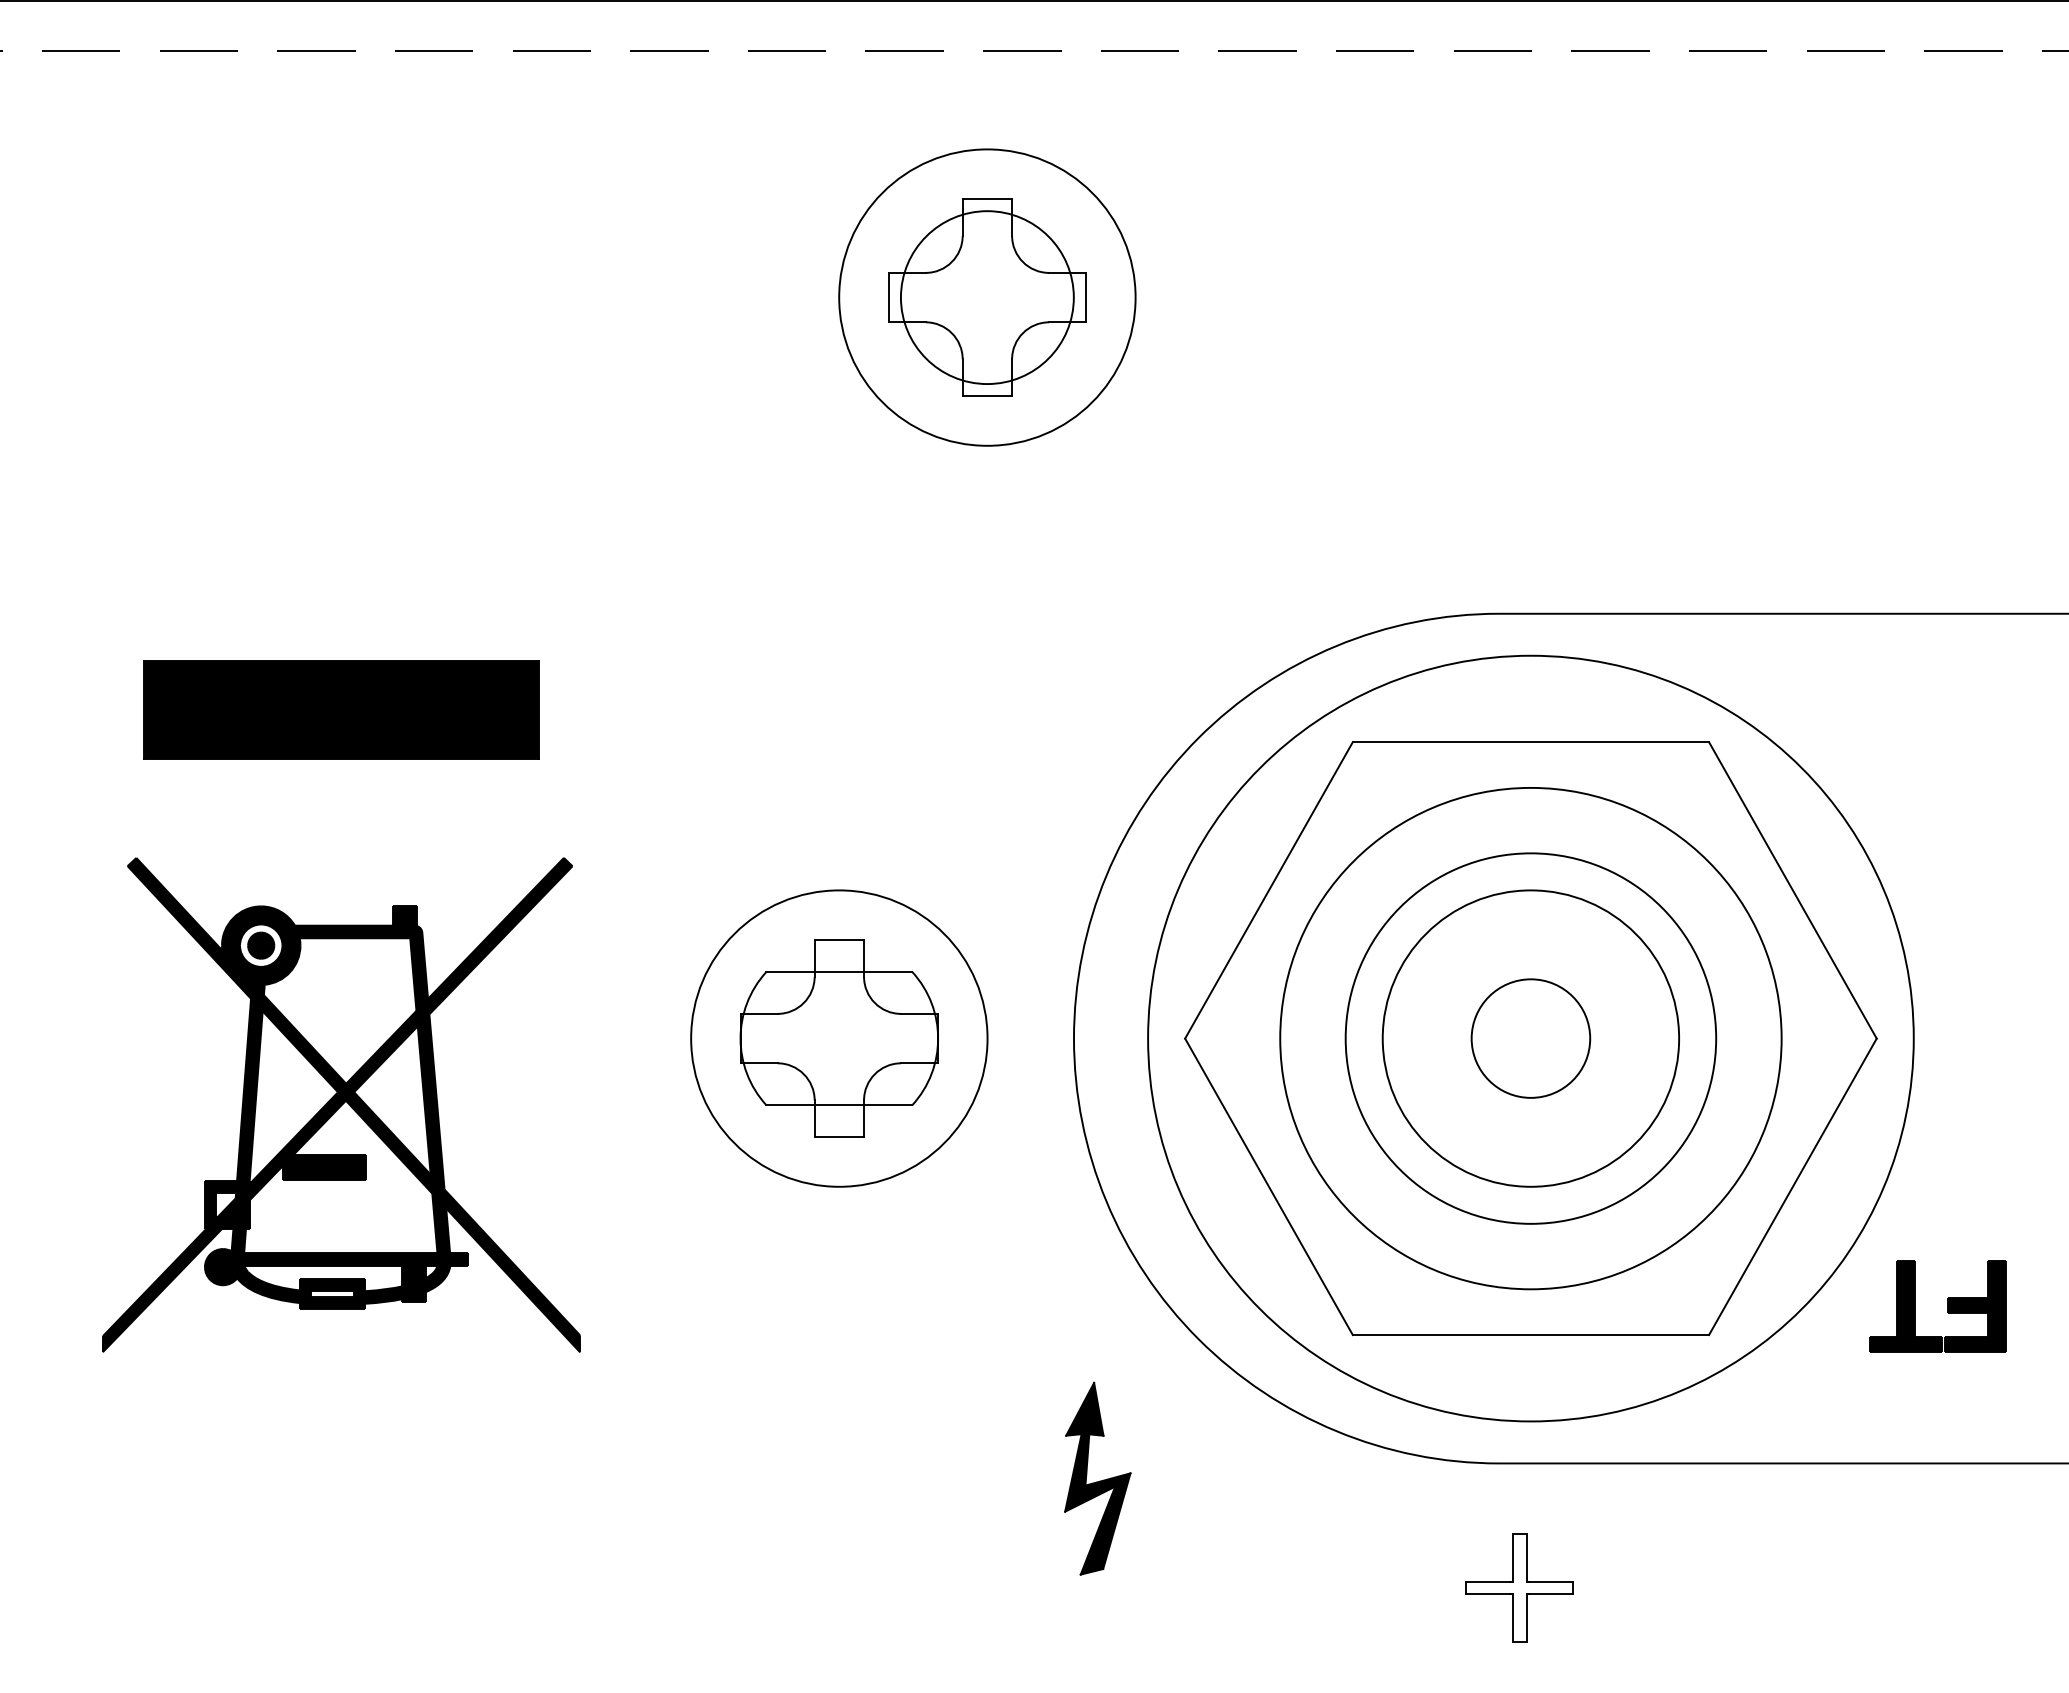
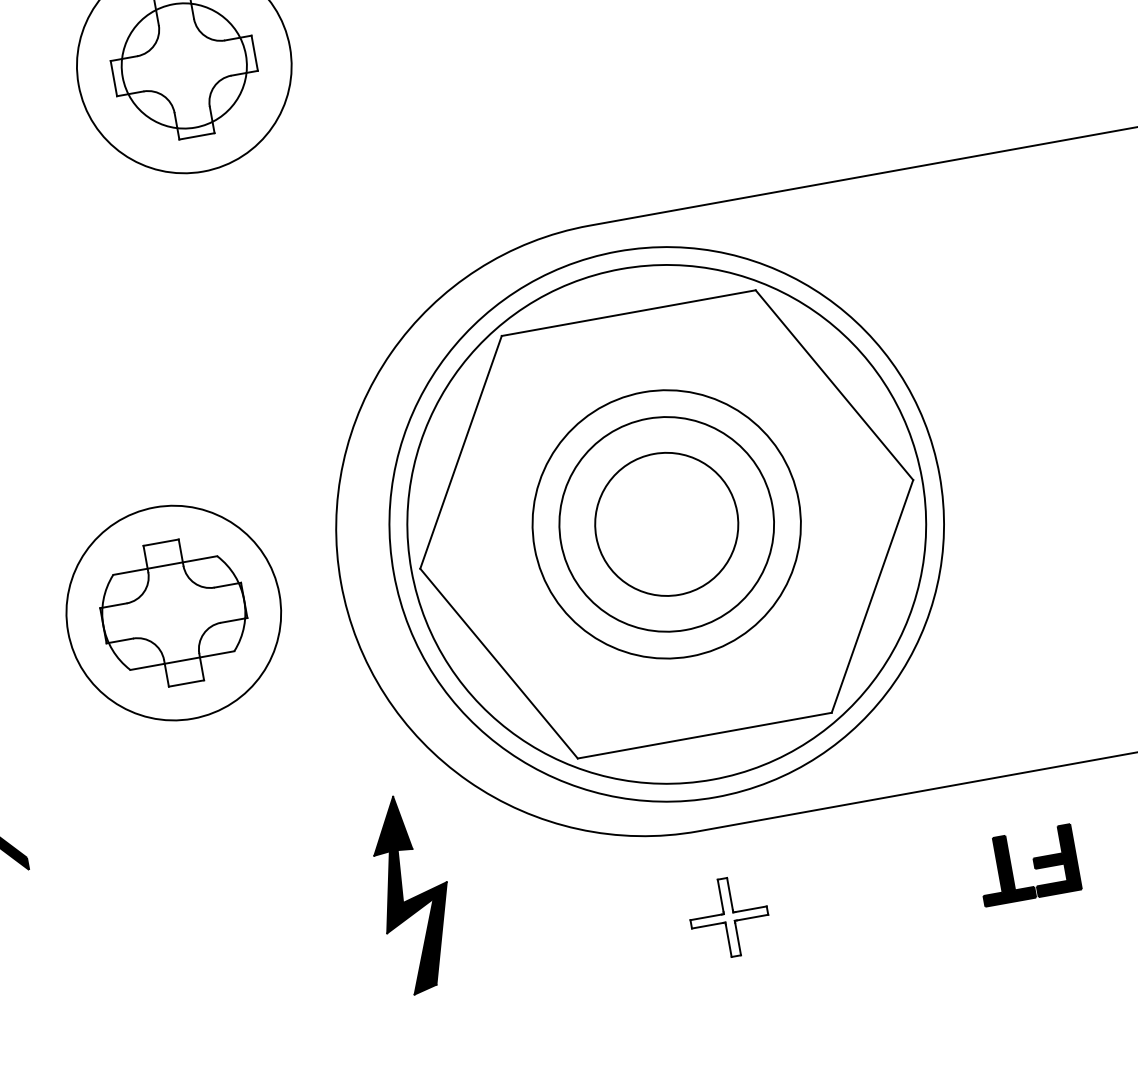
circle: (1530, 1038) -> (666, 524), size x1.43
circle: (1530, 1038) -> (666, 524), size x1.67
part: (1947, 1306) -> (1034, 864), moved
part: (1097, 1478) -> (414, 893), size x1.43

